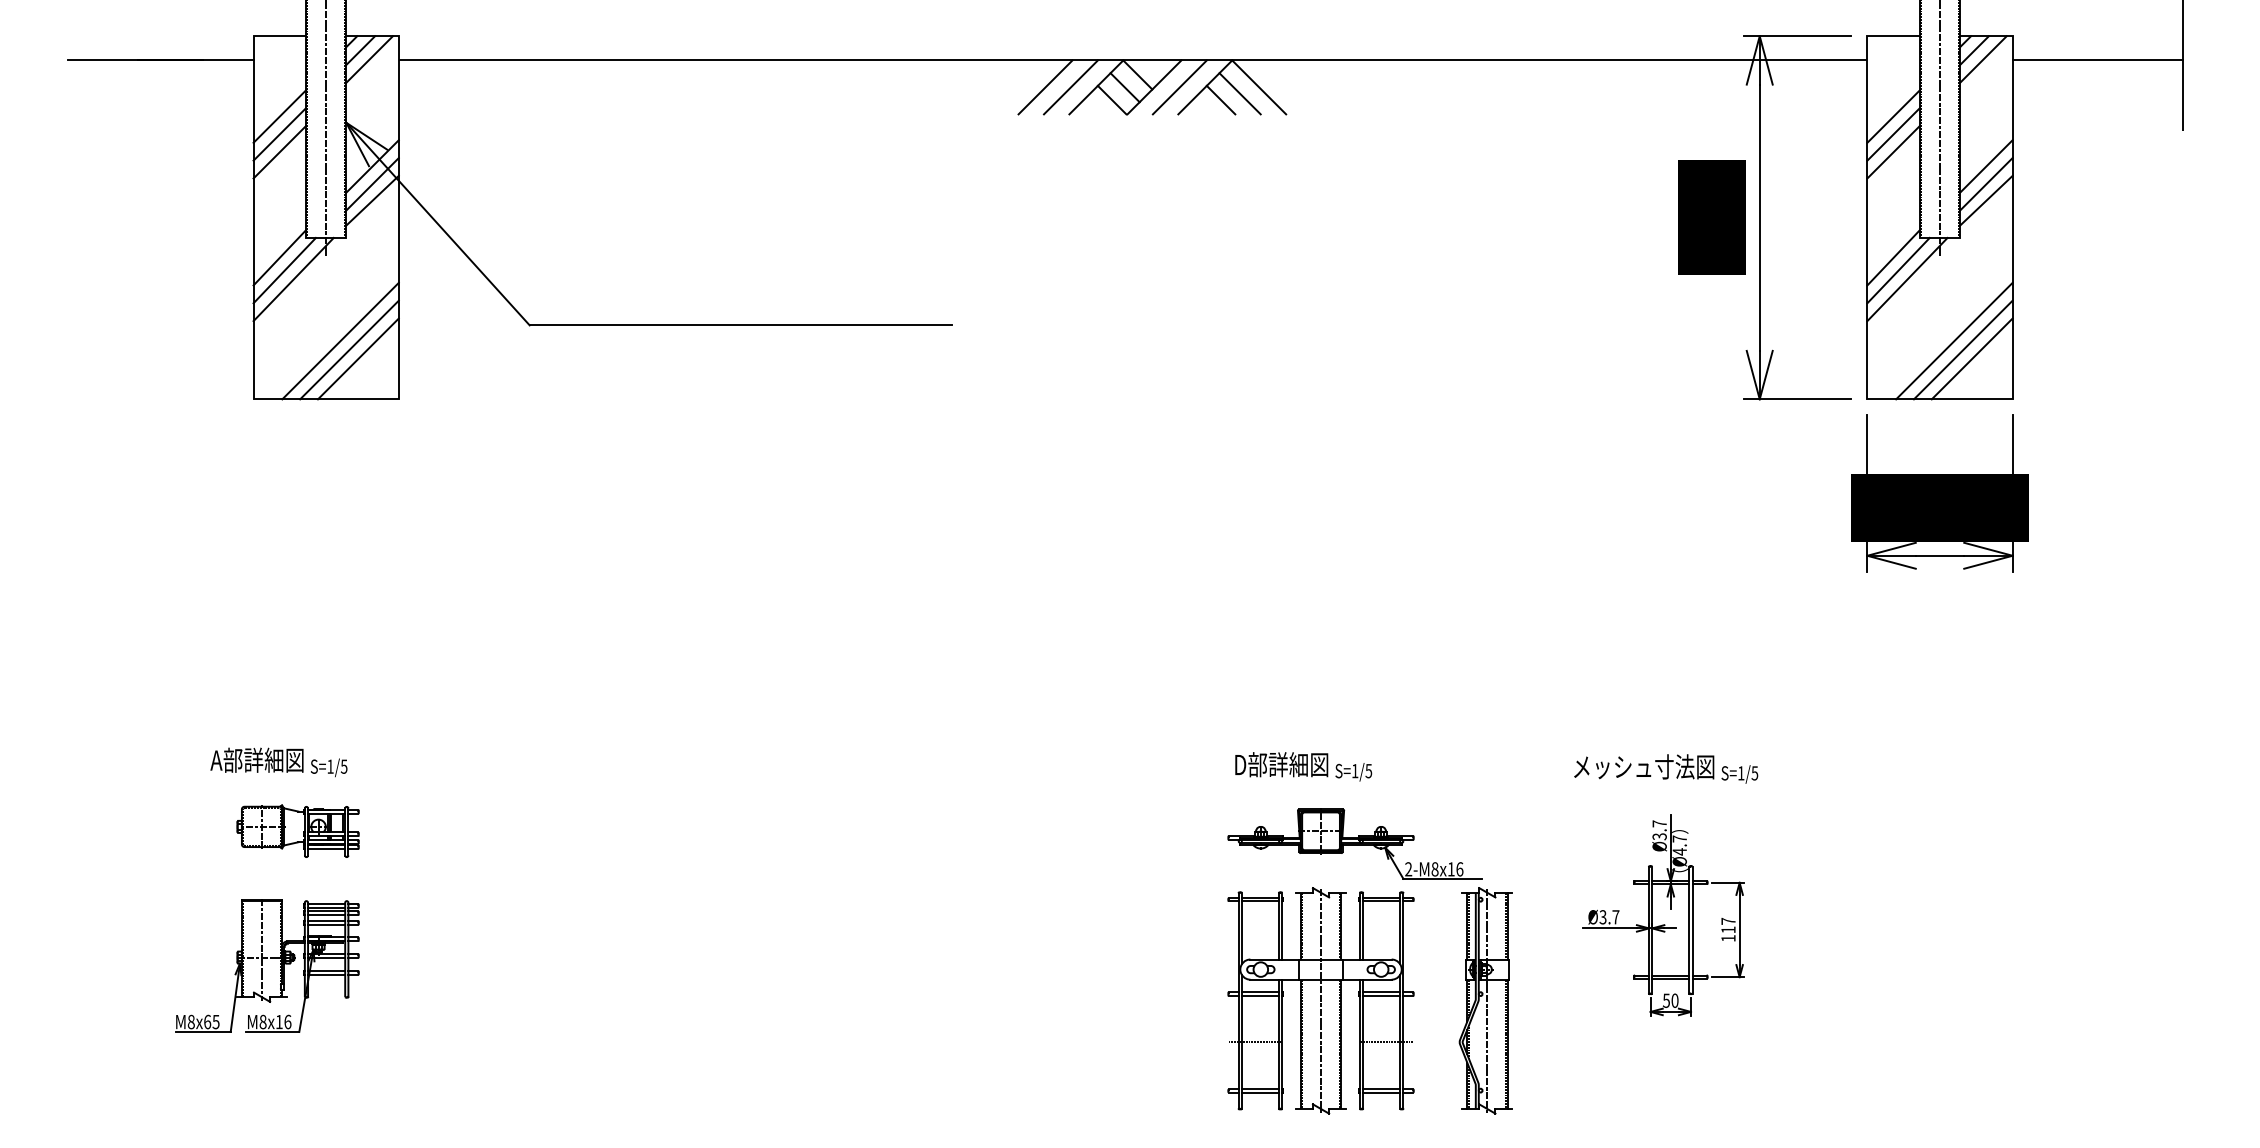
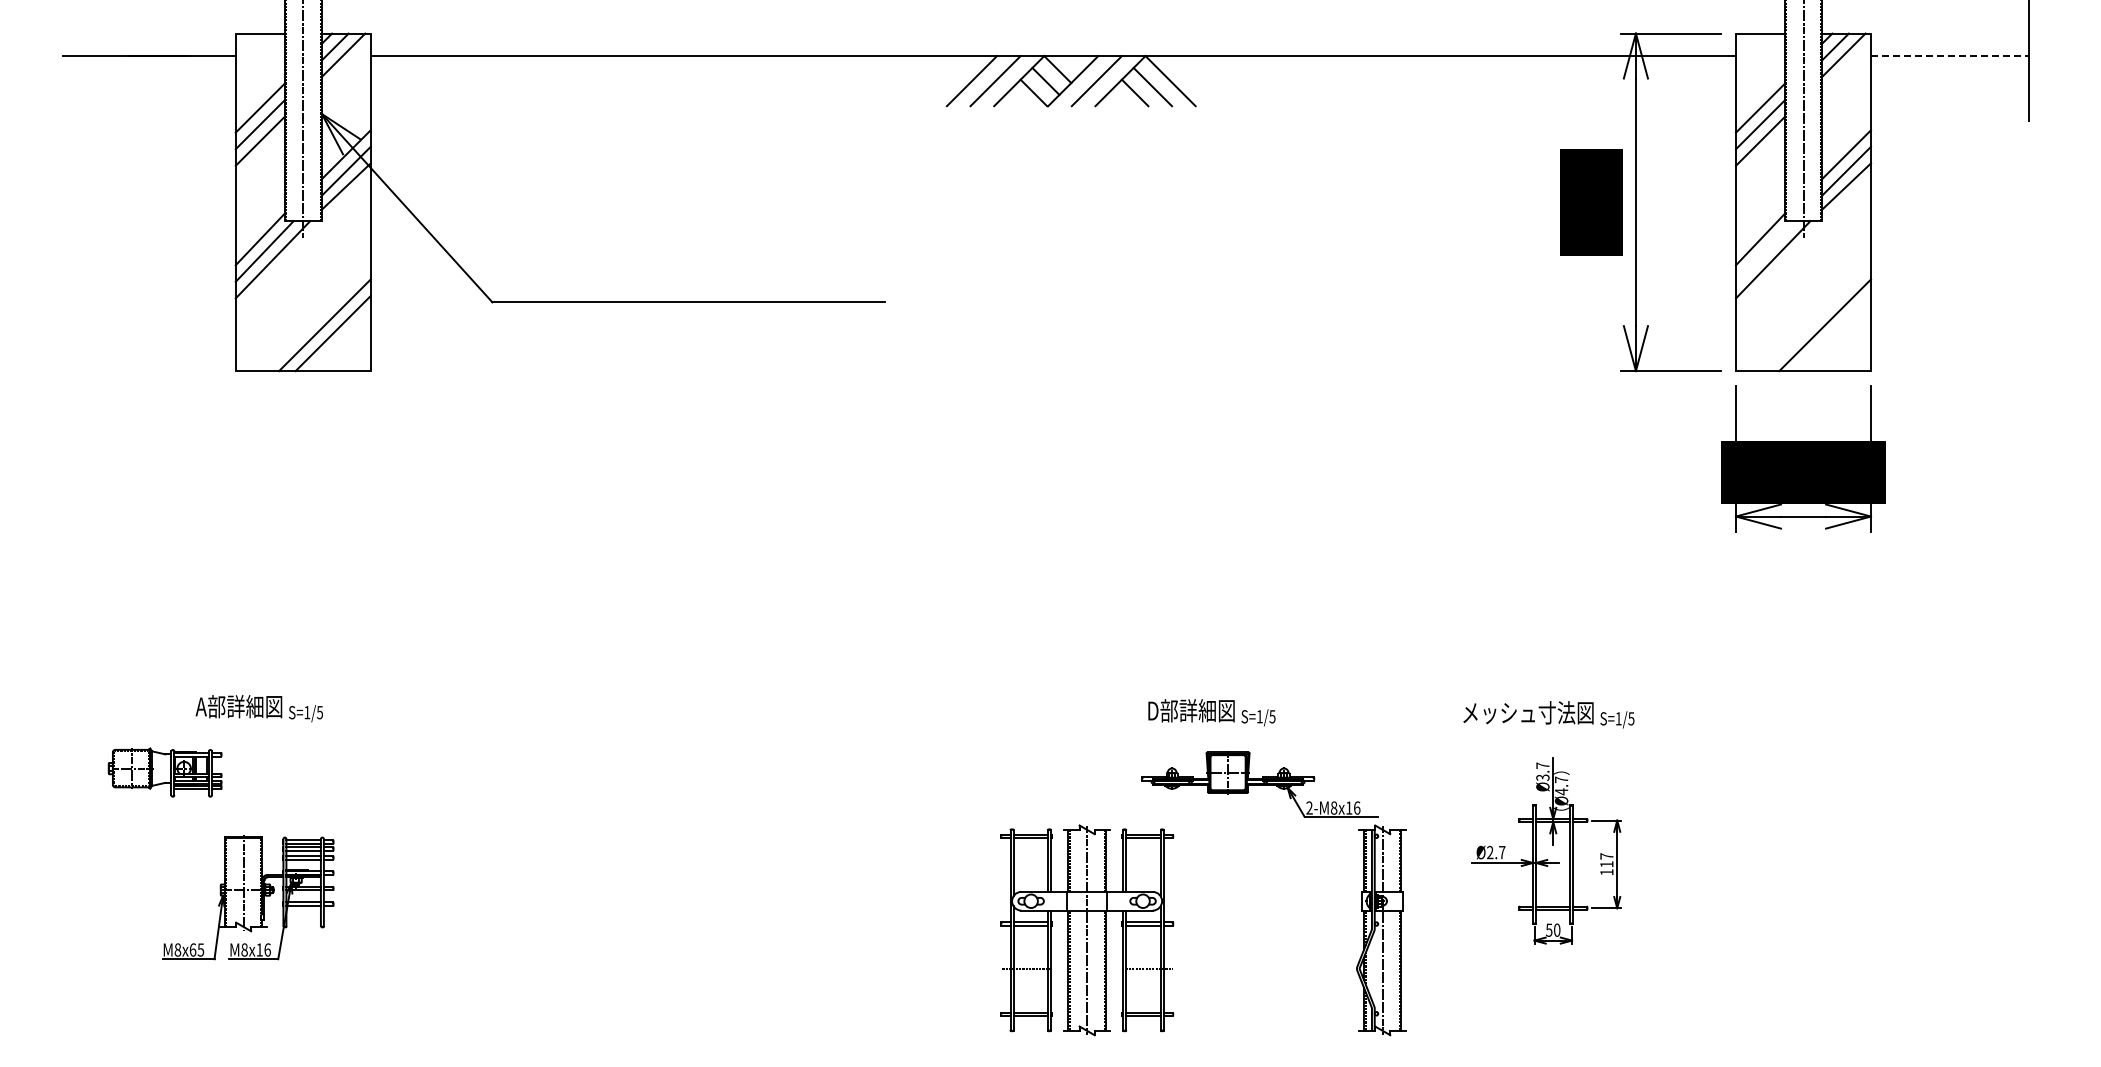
line: (2098, 60) -> (1950, 56), solid -> dashed
line: (1898, 270) -> (1764, 251), removed
line: (340, 340) -> (316, 316), removed
line: (1953, 340) -> (1816, 316), removed
line: (1972, 358) -> (1833, 333), removed
part: (297, 831) -> (164, 772), moved
text: (1603, 918) -> (1490, 853), Ø3.7 -> Ø2.7
part: (1321, 1001) -> (1087, 930), moved

